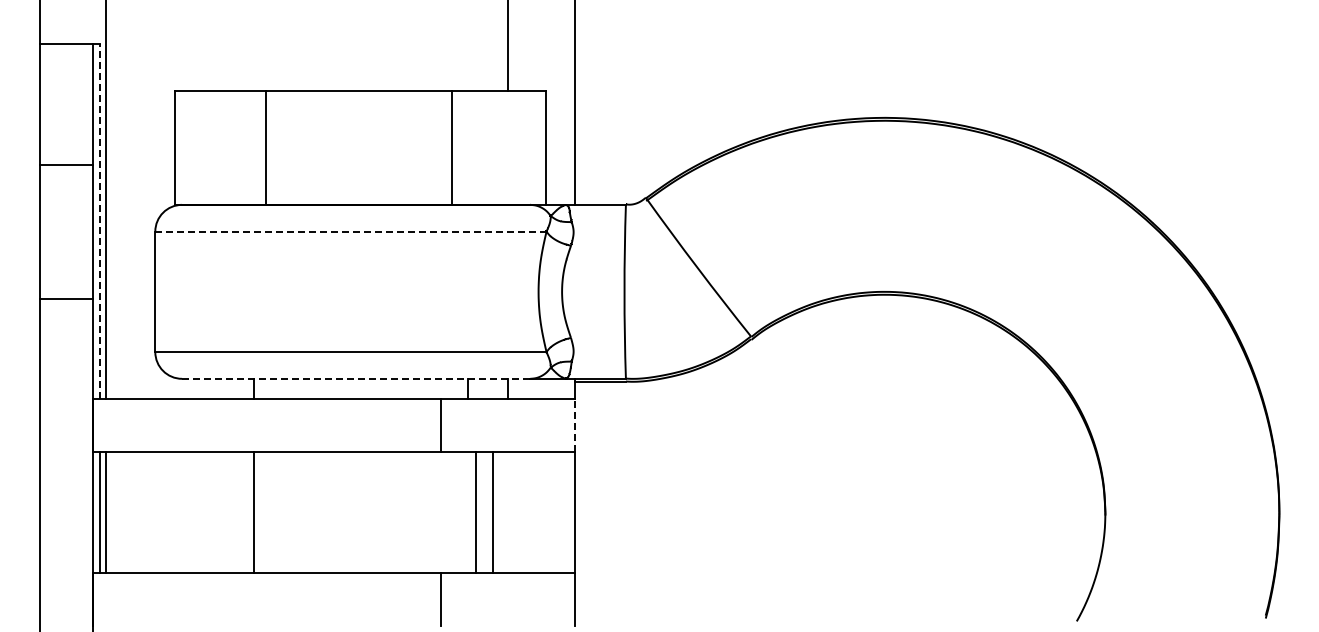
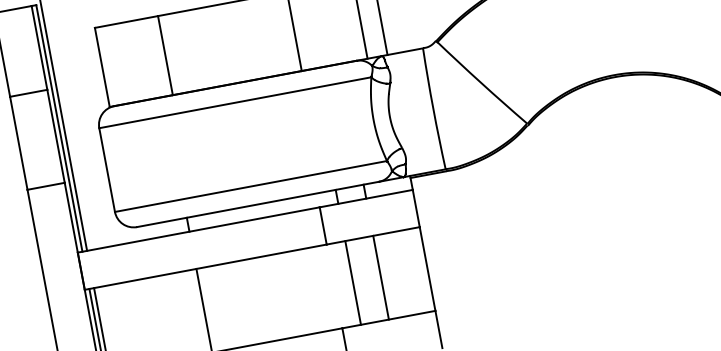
line: (99, 221) -> (59, 128), dashed -> solid
line: (350, 231) -> (235, 102), dashed -> solid
line: (355, 378) -> (257, 204), dashed -> solid
line: (574, 425) -> (416, 208), dashed -> solid
line: (475, 512) -> (380, 277), moved
line: (492, 512) -> (352, 282), moved

